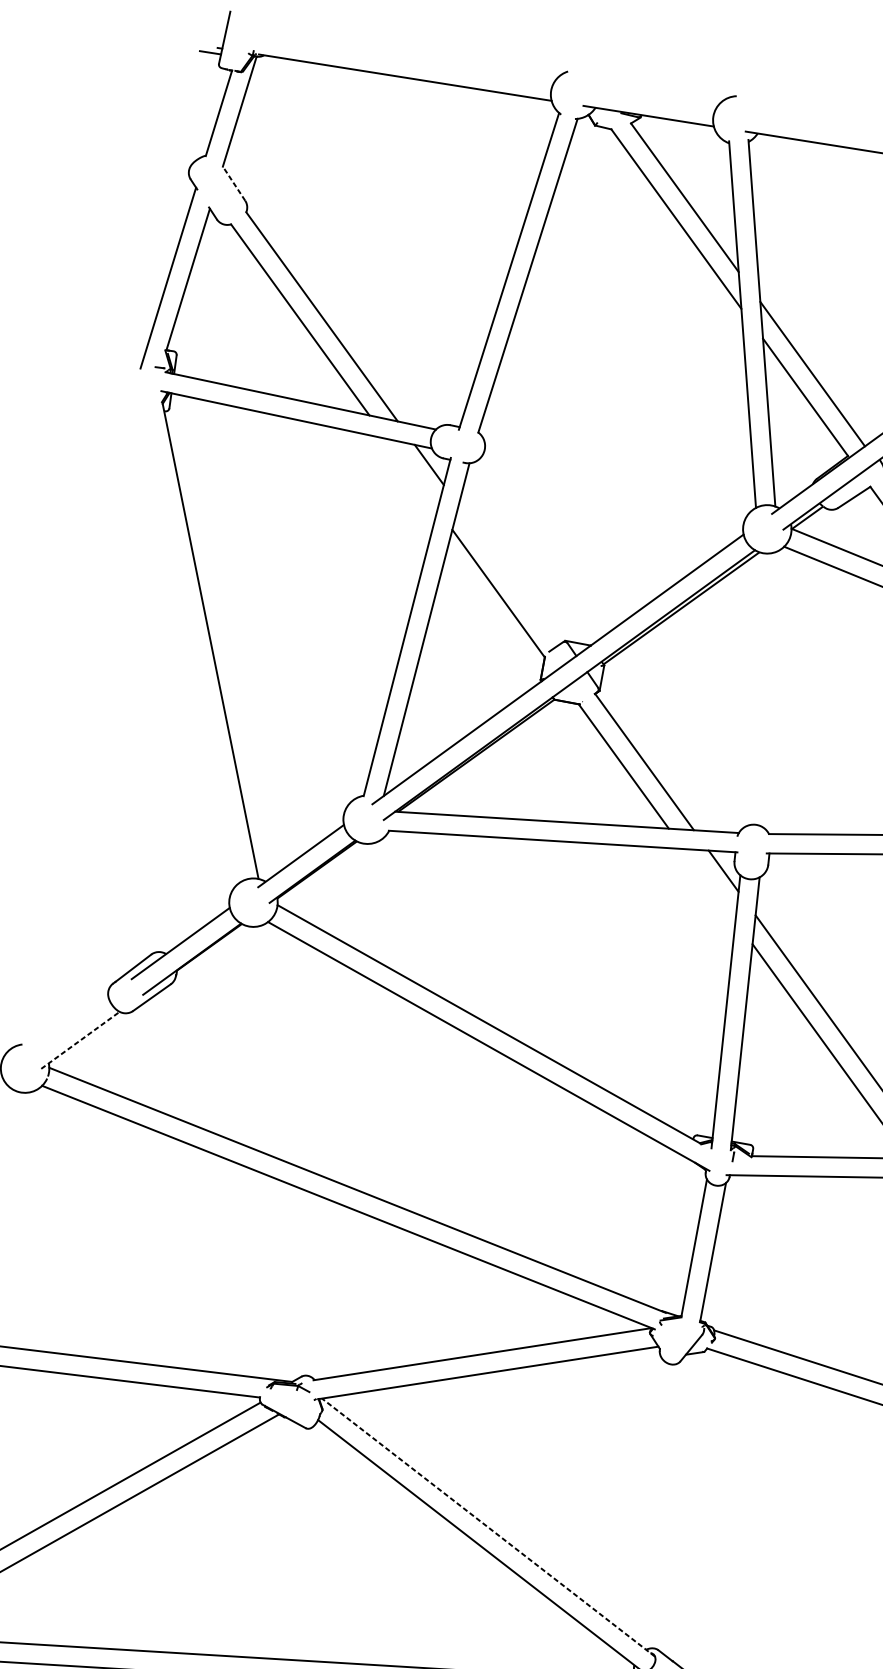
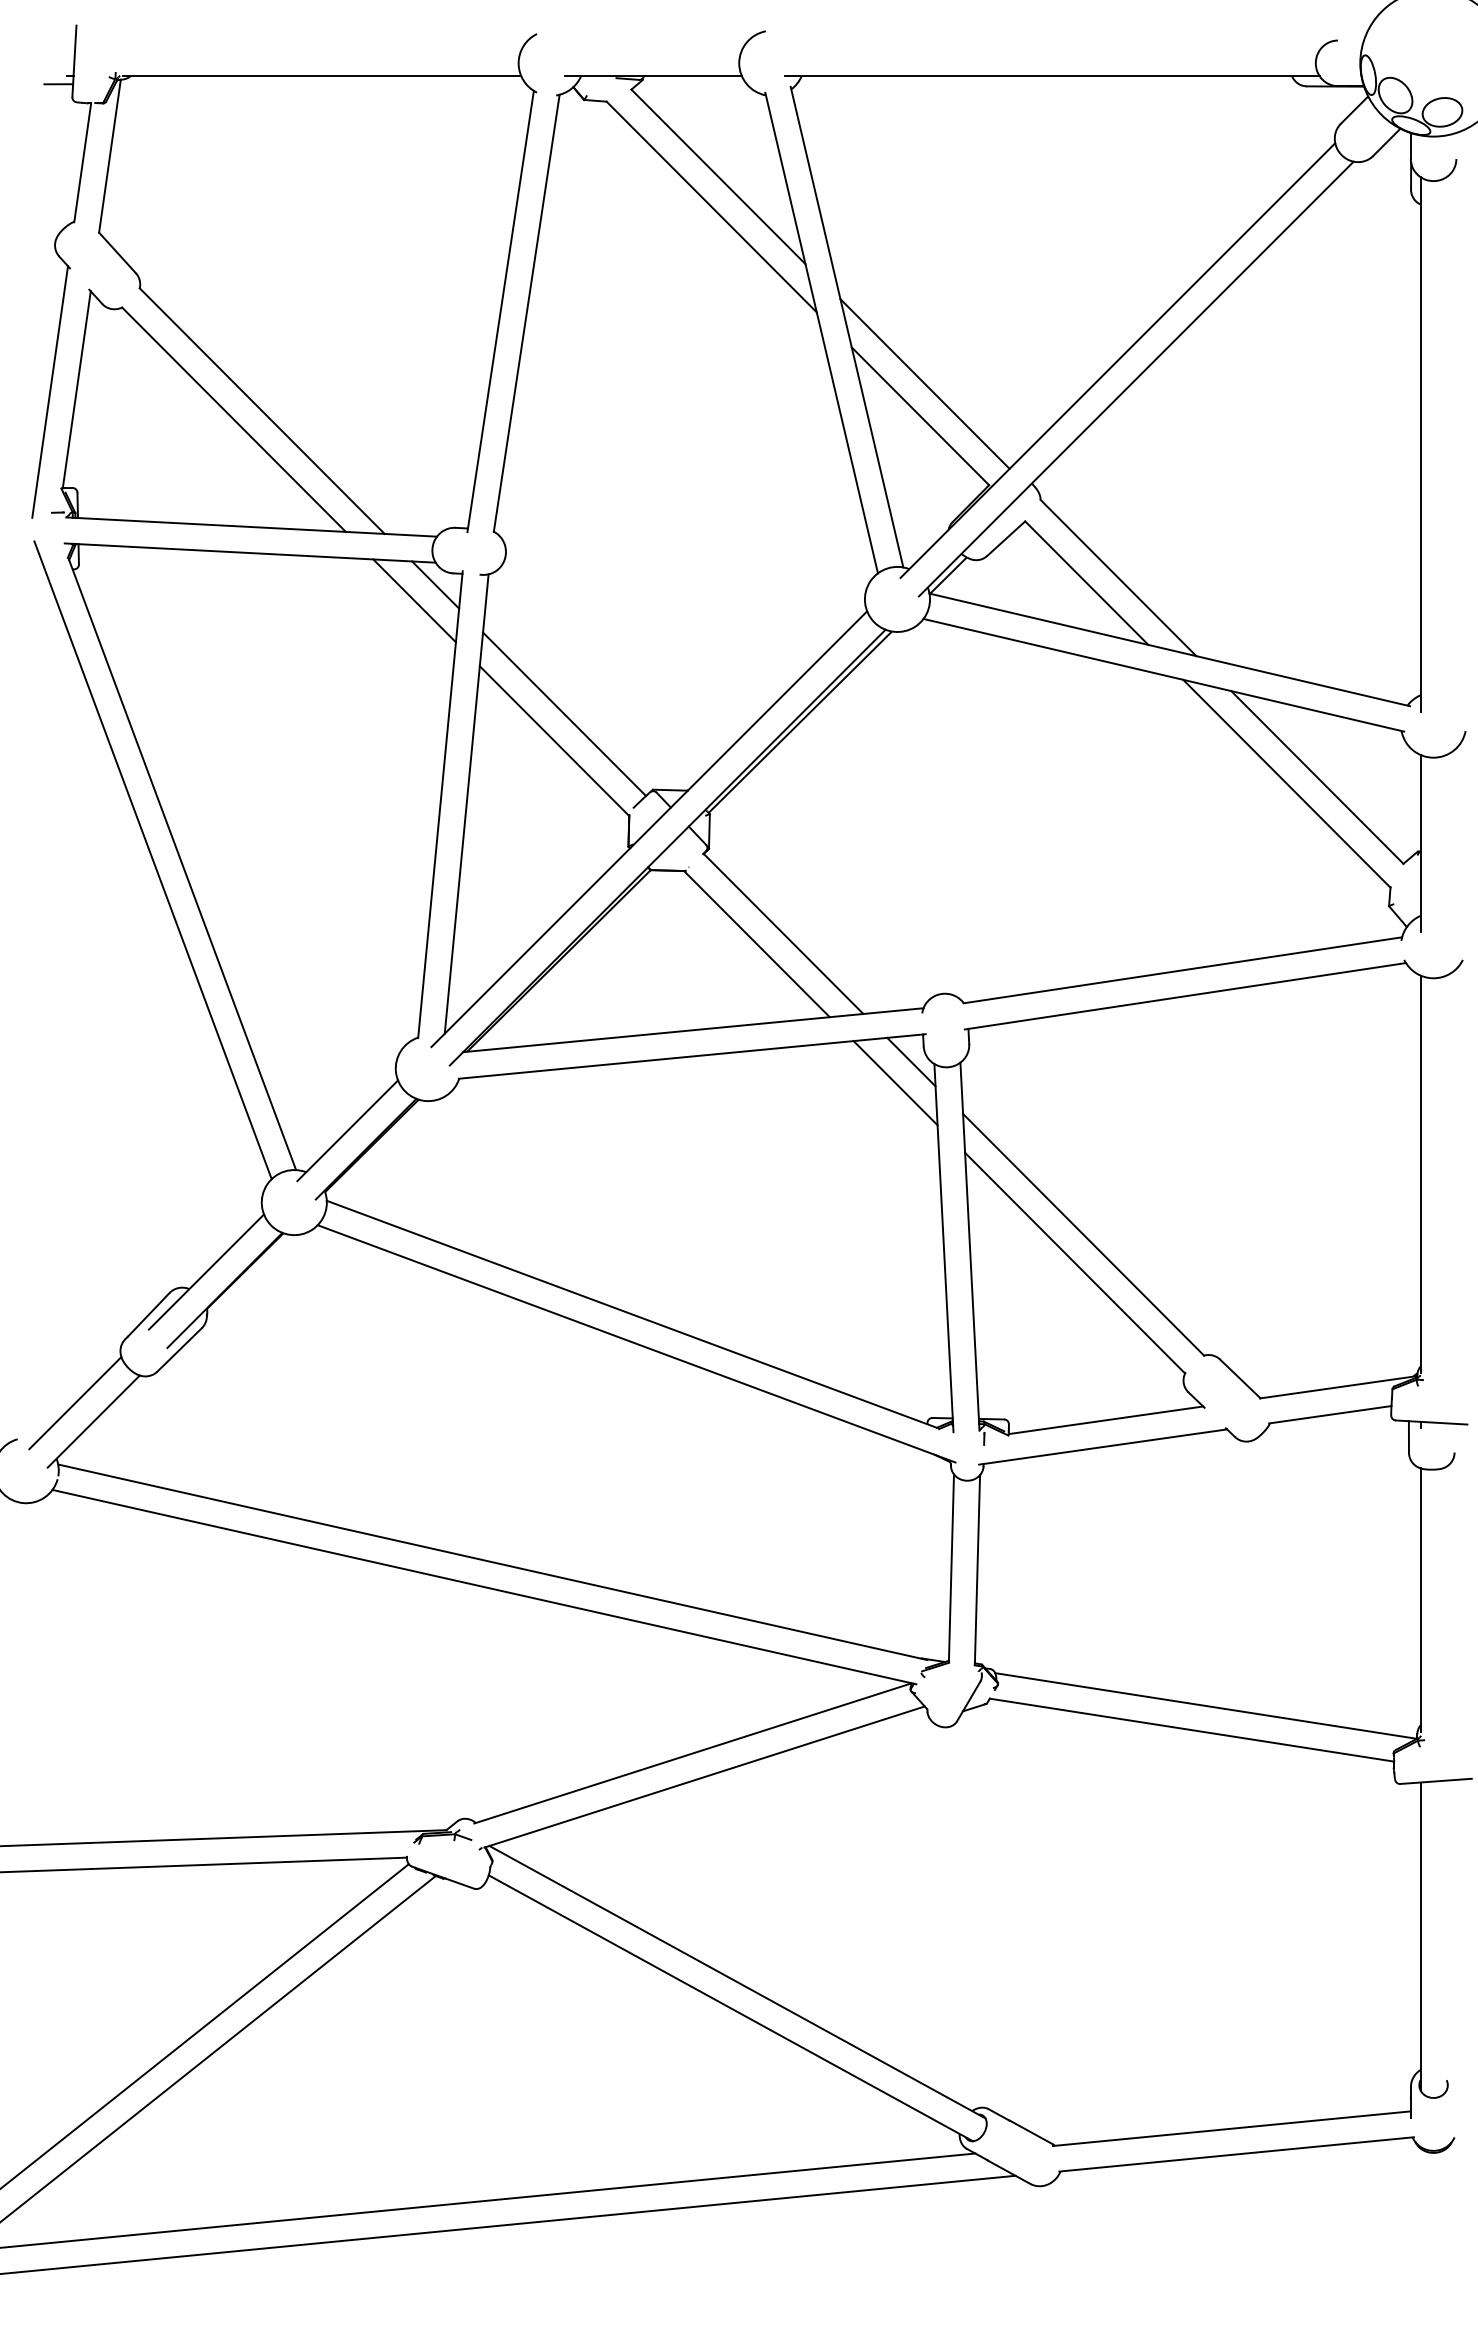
line: (234, 183) -> (117, 252), dashed -> solid
line: (411, 473) -> (414, 600), added
line: (509, 575) -> (564, 714), added
line: (189, 634) -> (152, 860), added
line: (709, 885) -> (895, 1083), added
line: (69, 1024) -> (75, 1403), added
line: (81, 1040) -> (94, 1421), dashed -> solid
line: (488, 1527) -> (737, 1982), dashed -> solid

